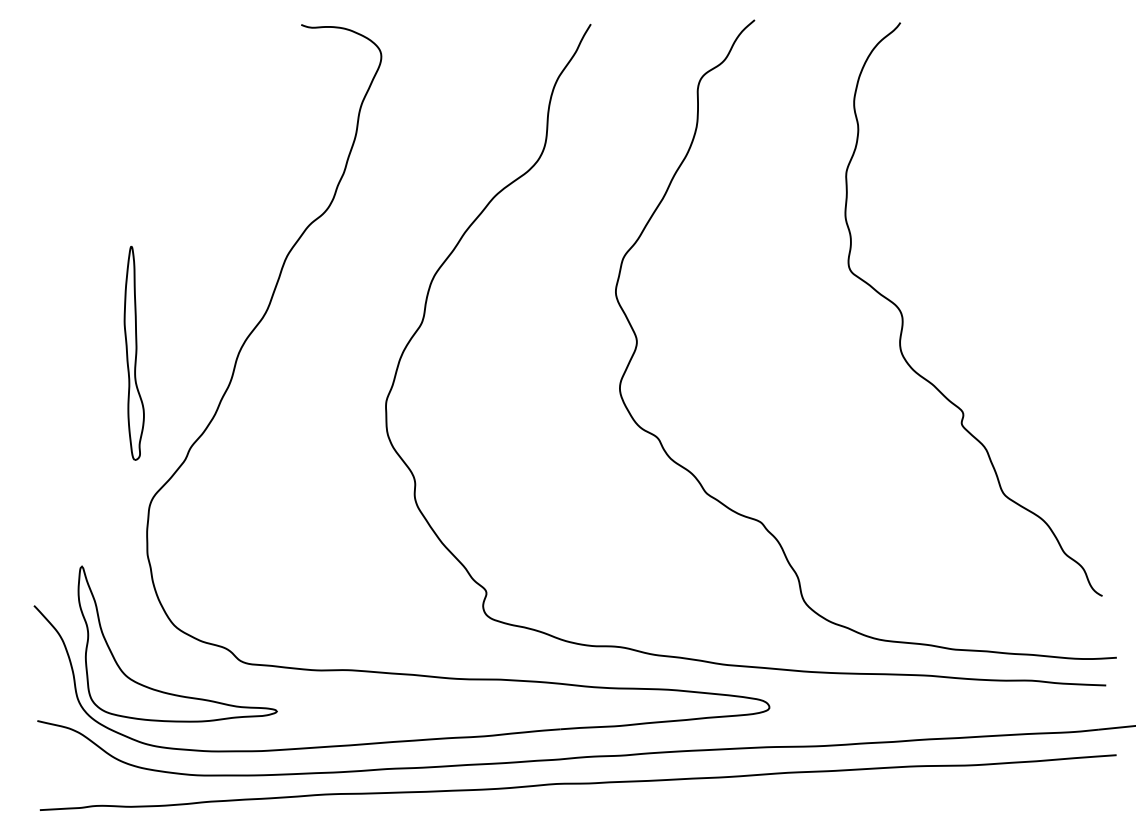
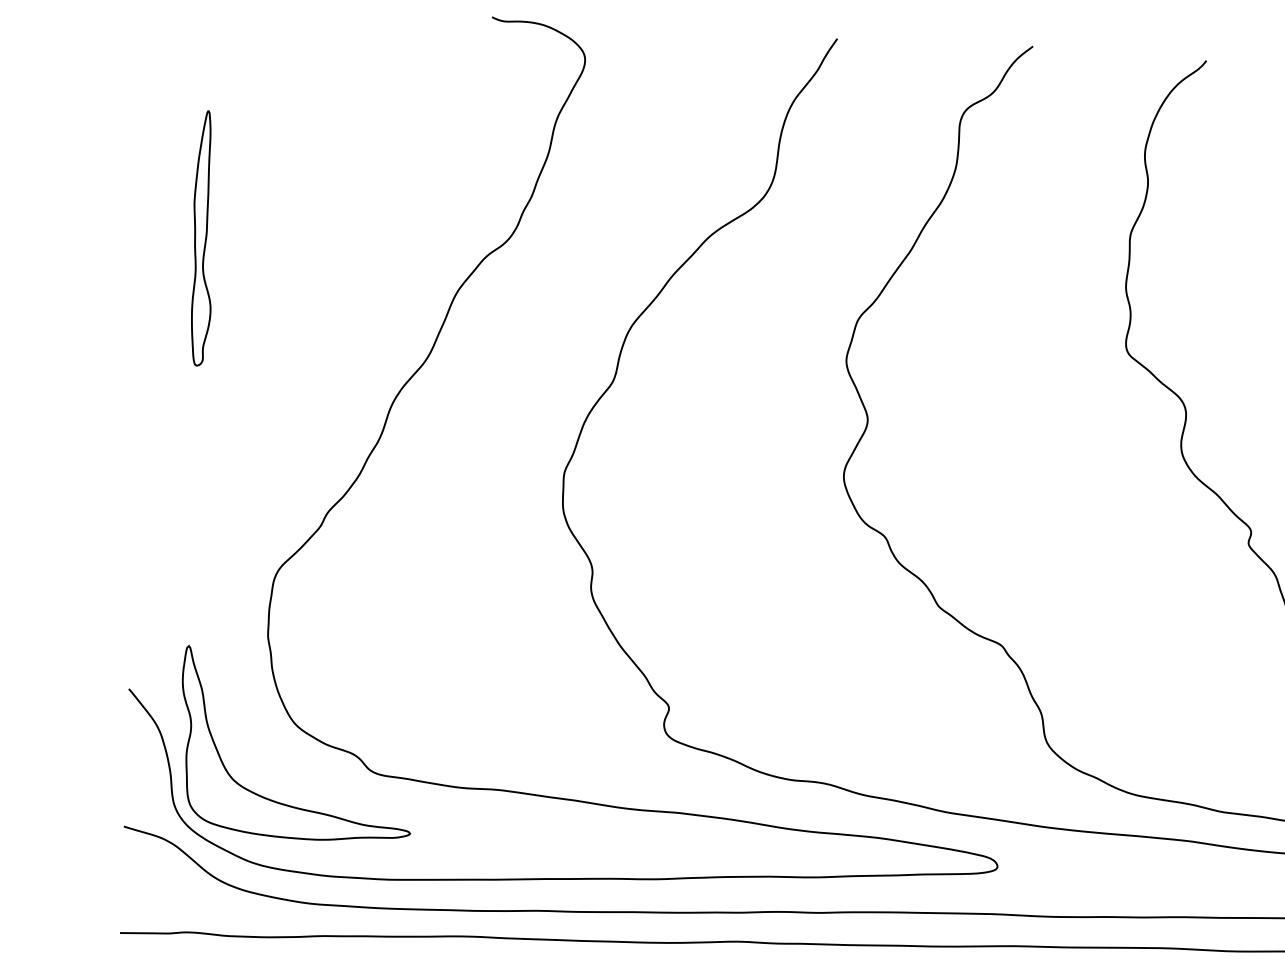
part: (133, 352) -> (202, 237), moved

